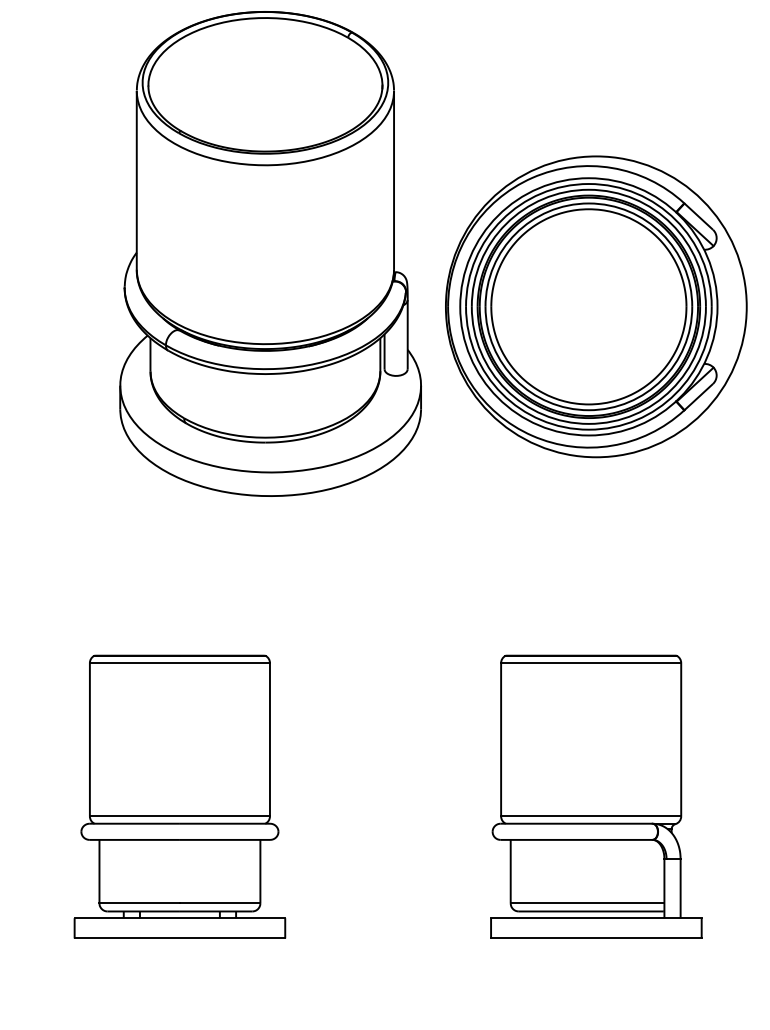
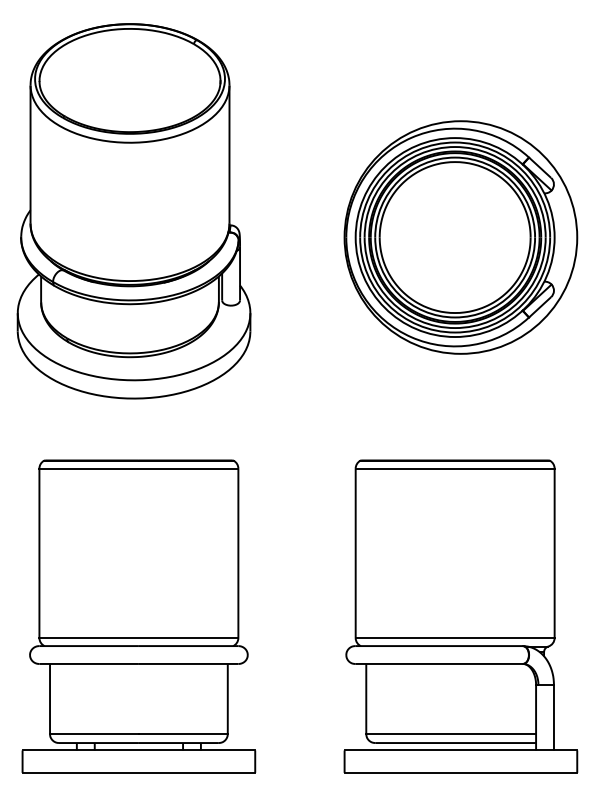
part: (270, 253) -> (133, 210), moved
part: (179, 796) -> (138, 616), size x1.43
part: (596, 796) -> (461, 616), size x1.43

